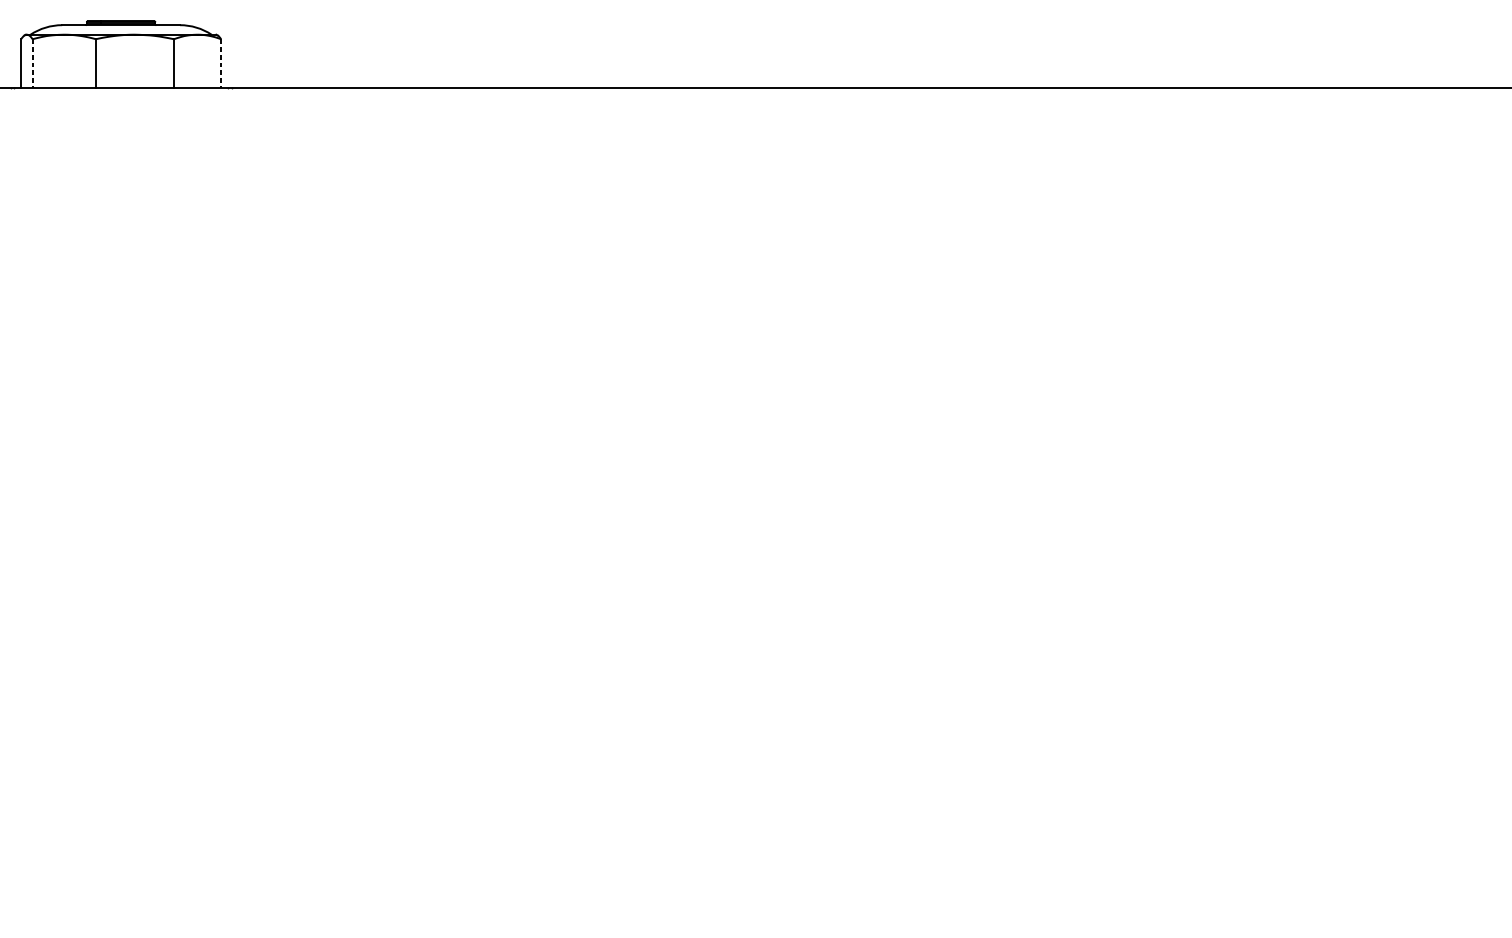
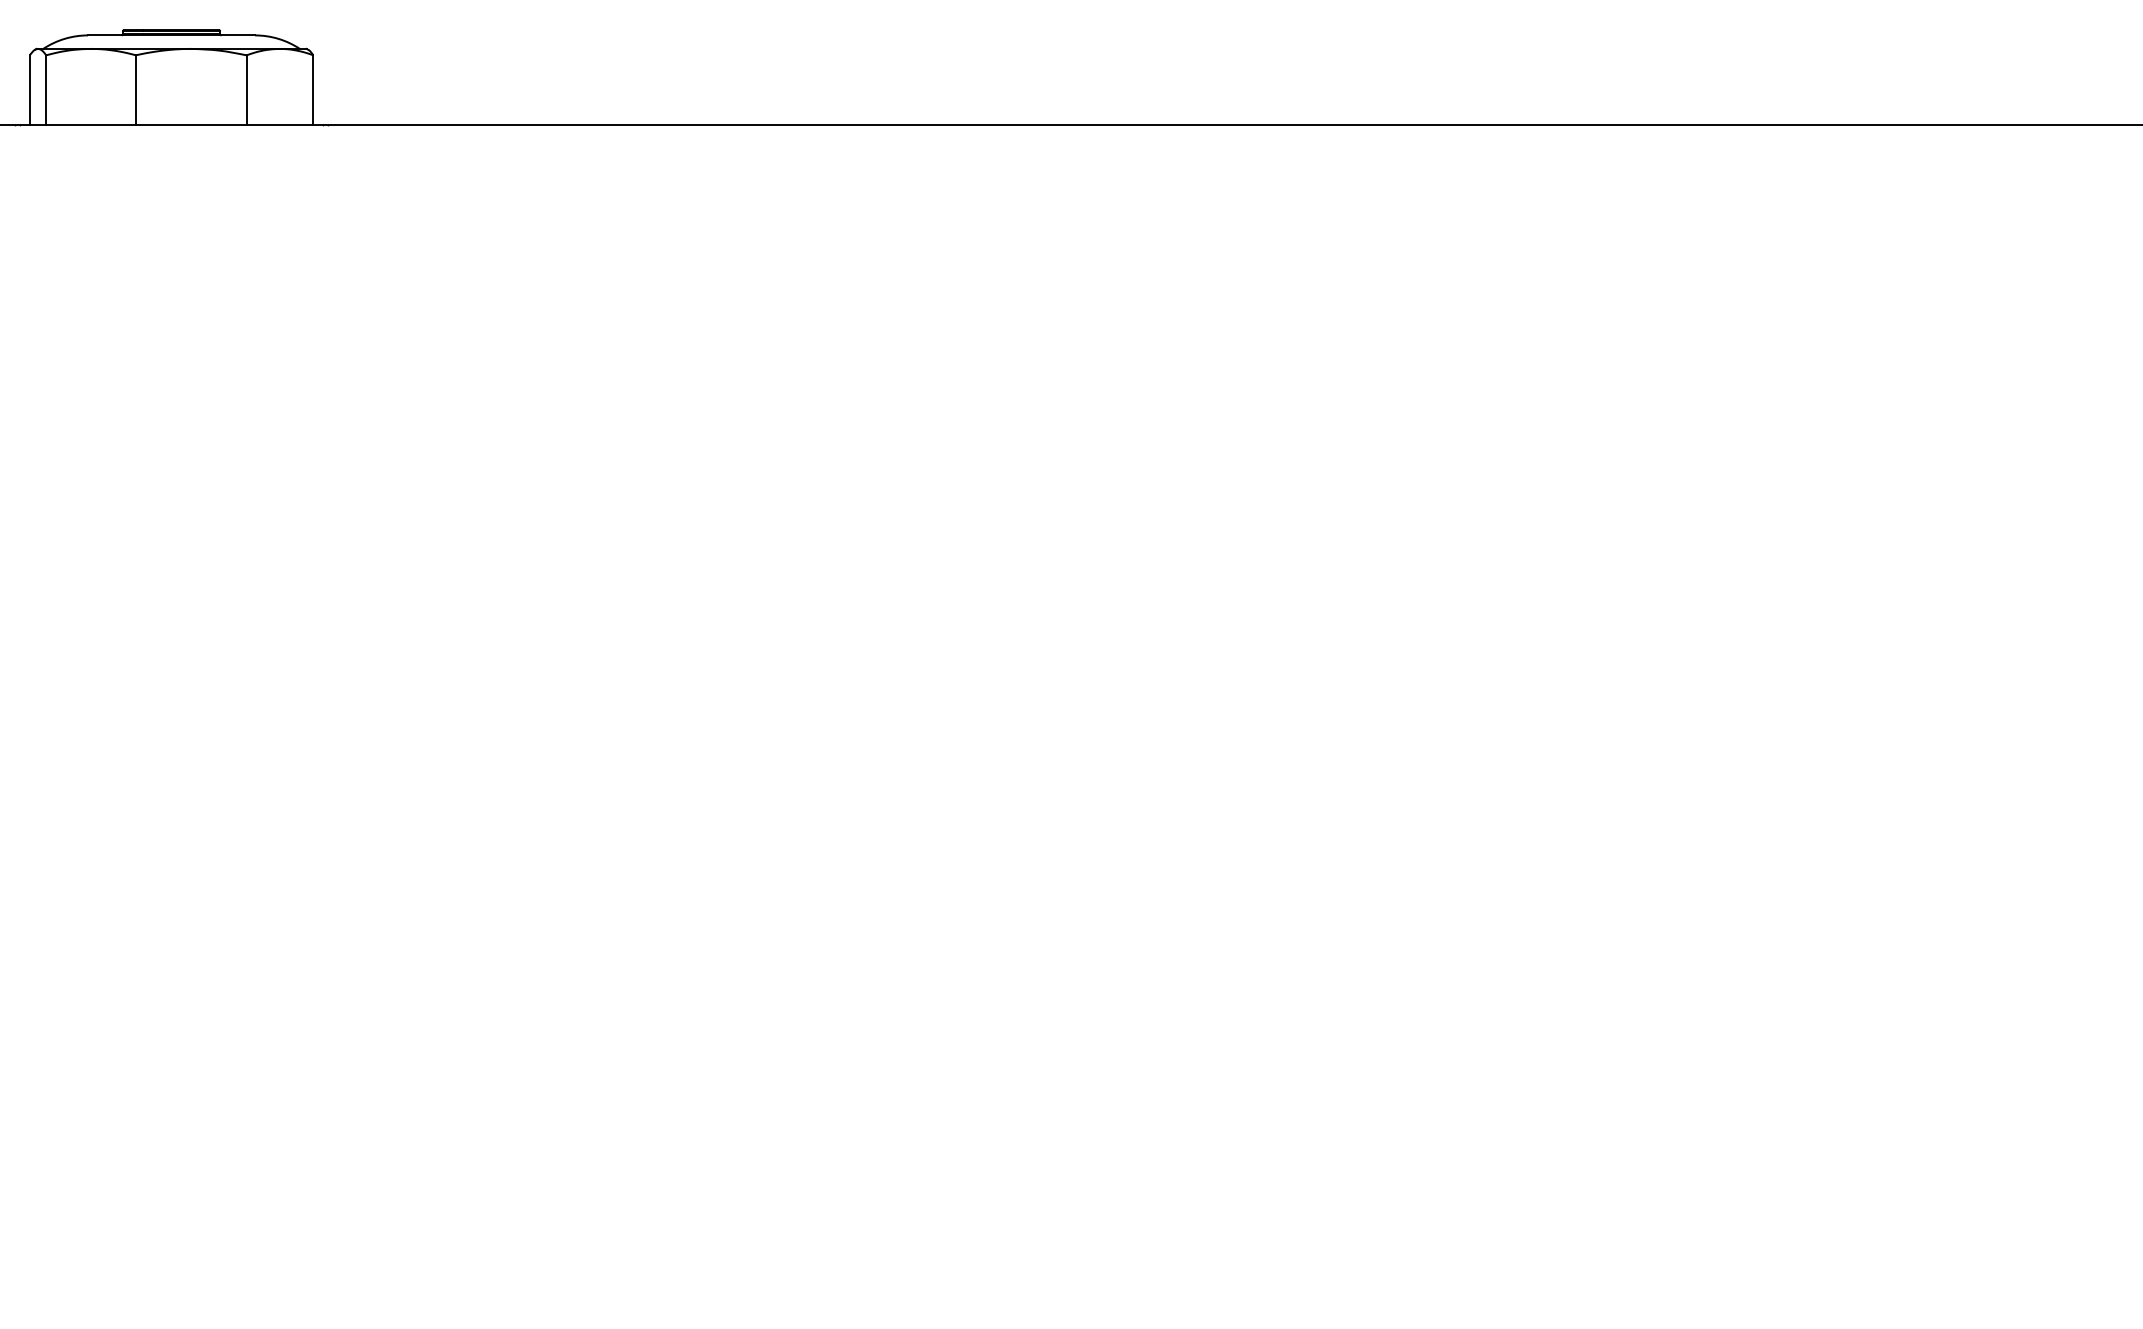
line: (32, 63) -> (46, 89), dashed -> solid
line: (221, 63) -> (313, 89), dashed -> solid

